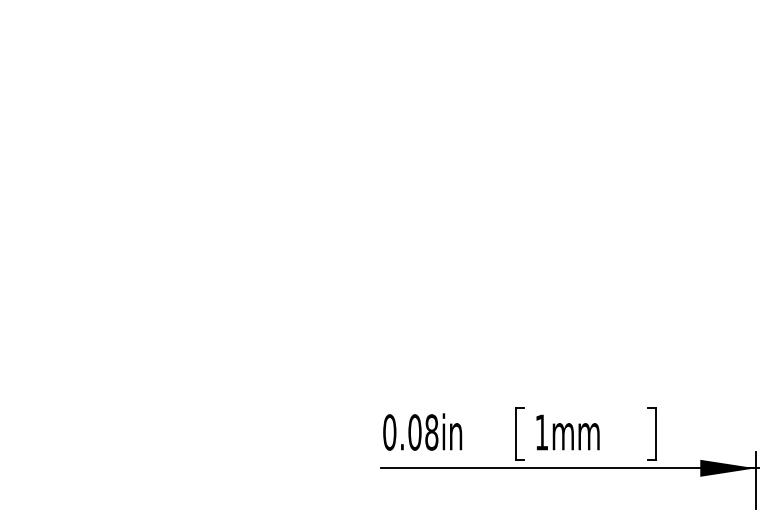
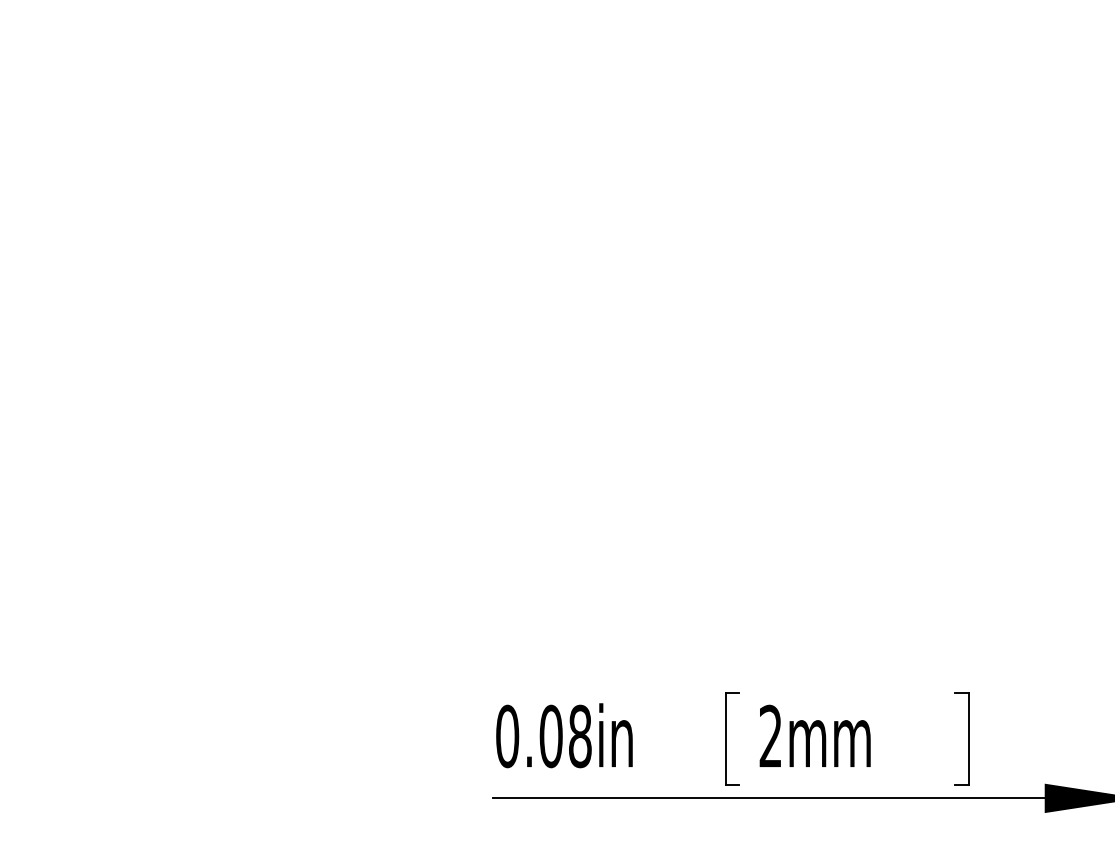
text: (541, 432) -> (770, 736), 1mm -> 2mm

